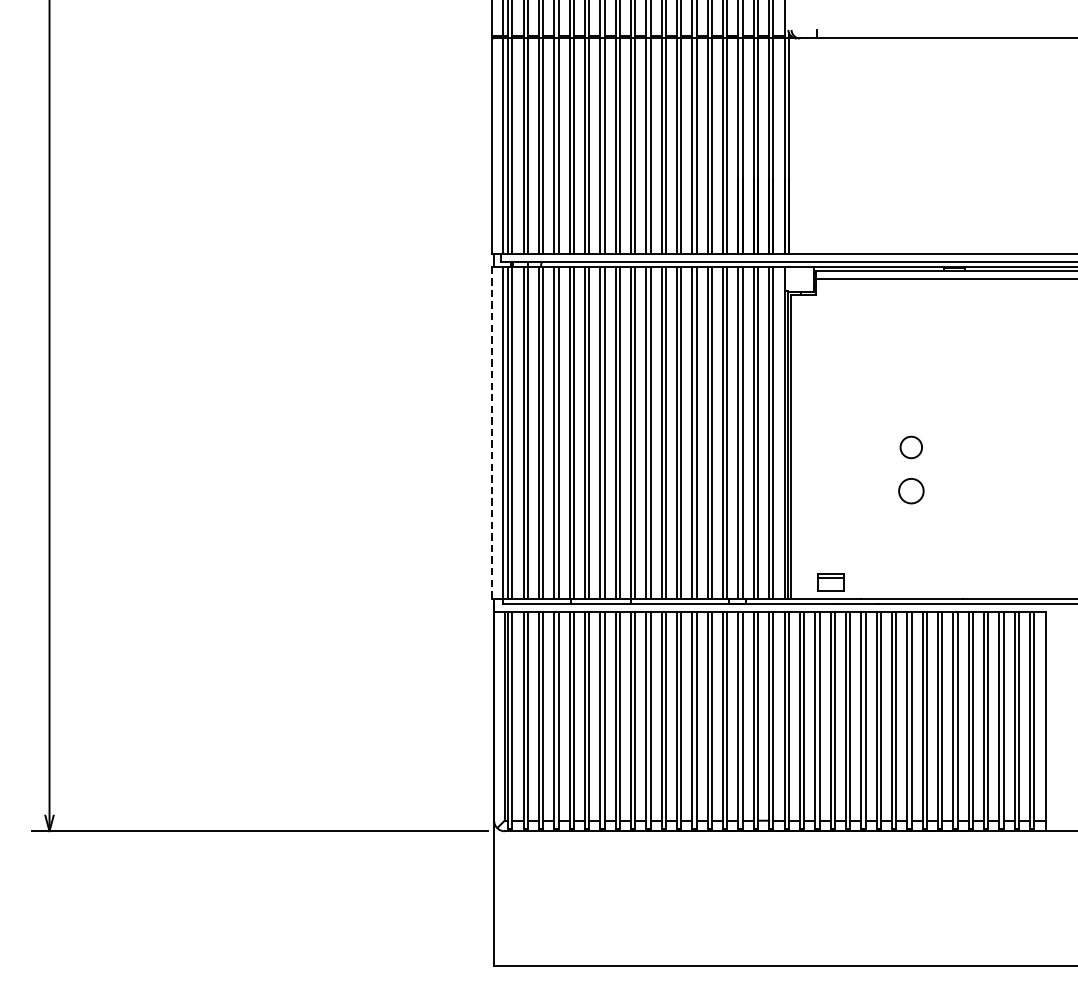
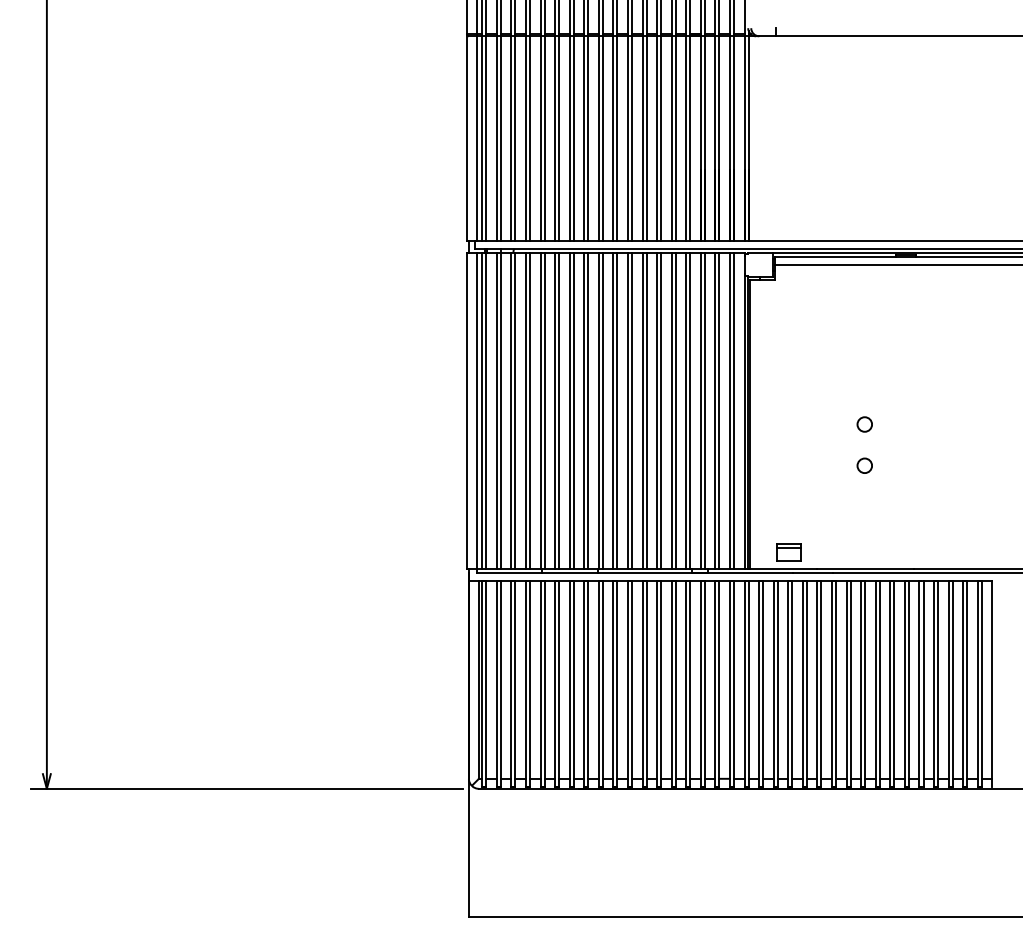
line: (491, 432) -> (466, 410), dashed -> solid
circle: (910, 447) -> (864, 424), size x0.71
circle: (910, 490) -> (864, 465), size x0.62

